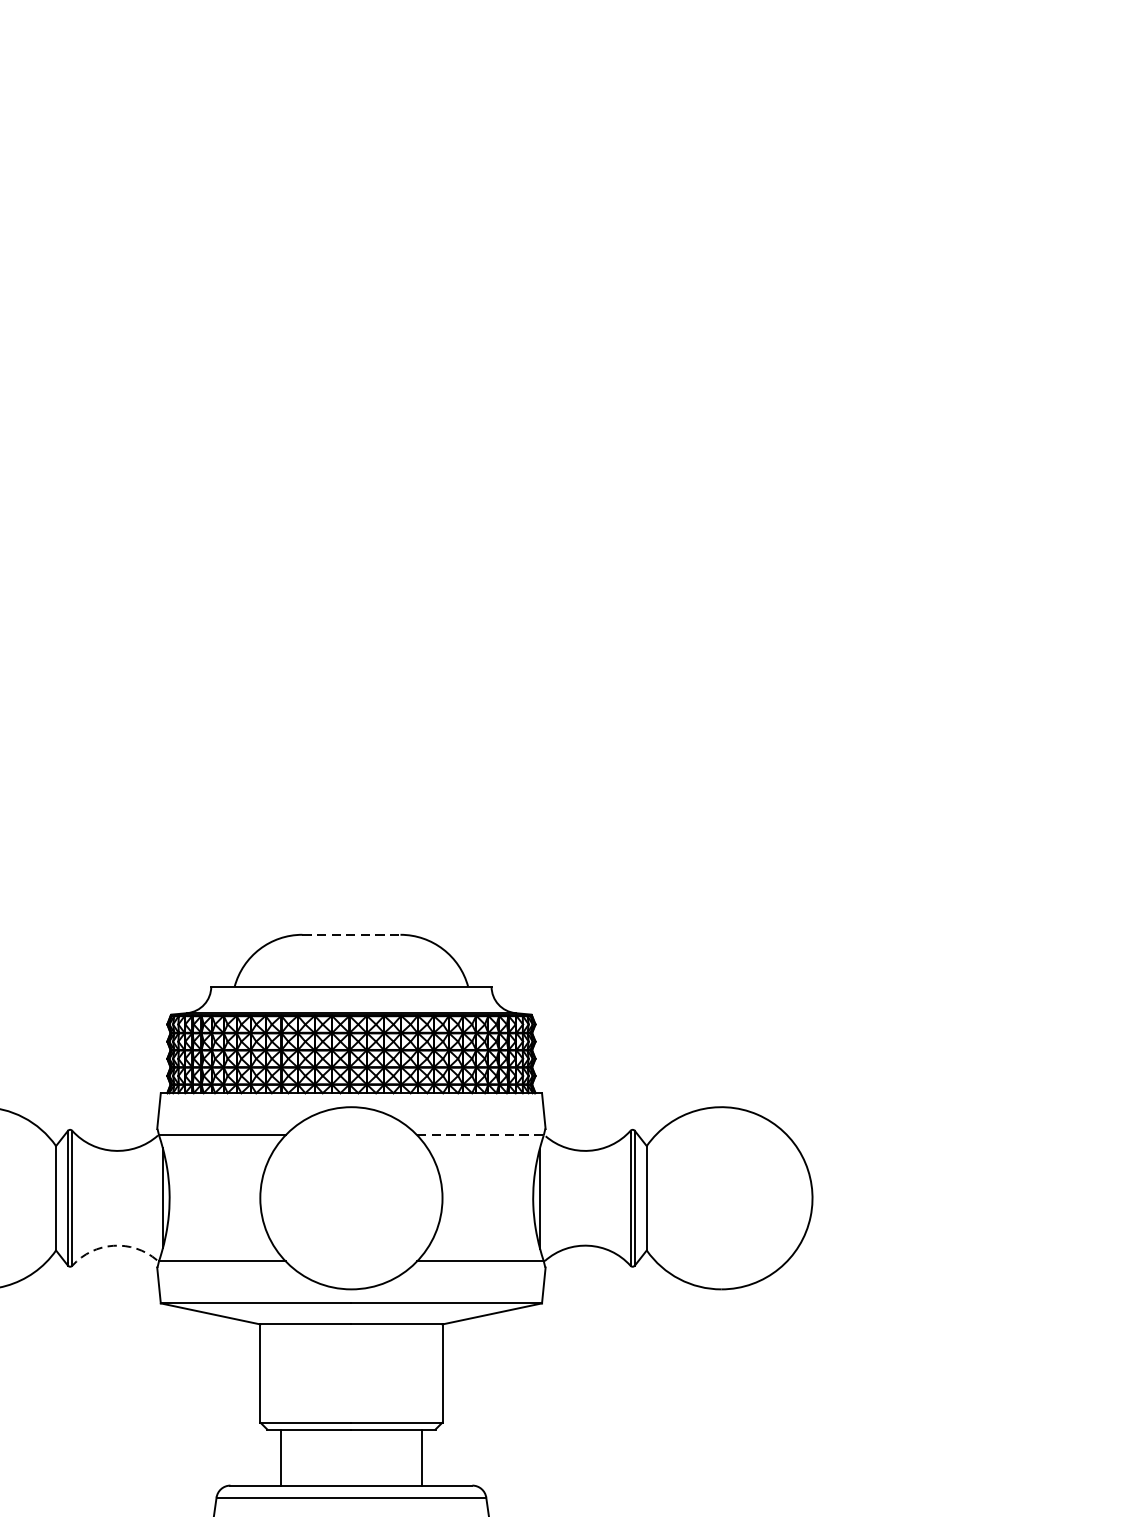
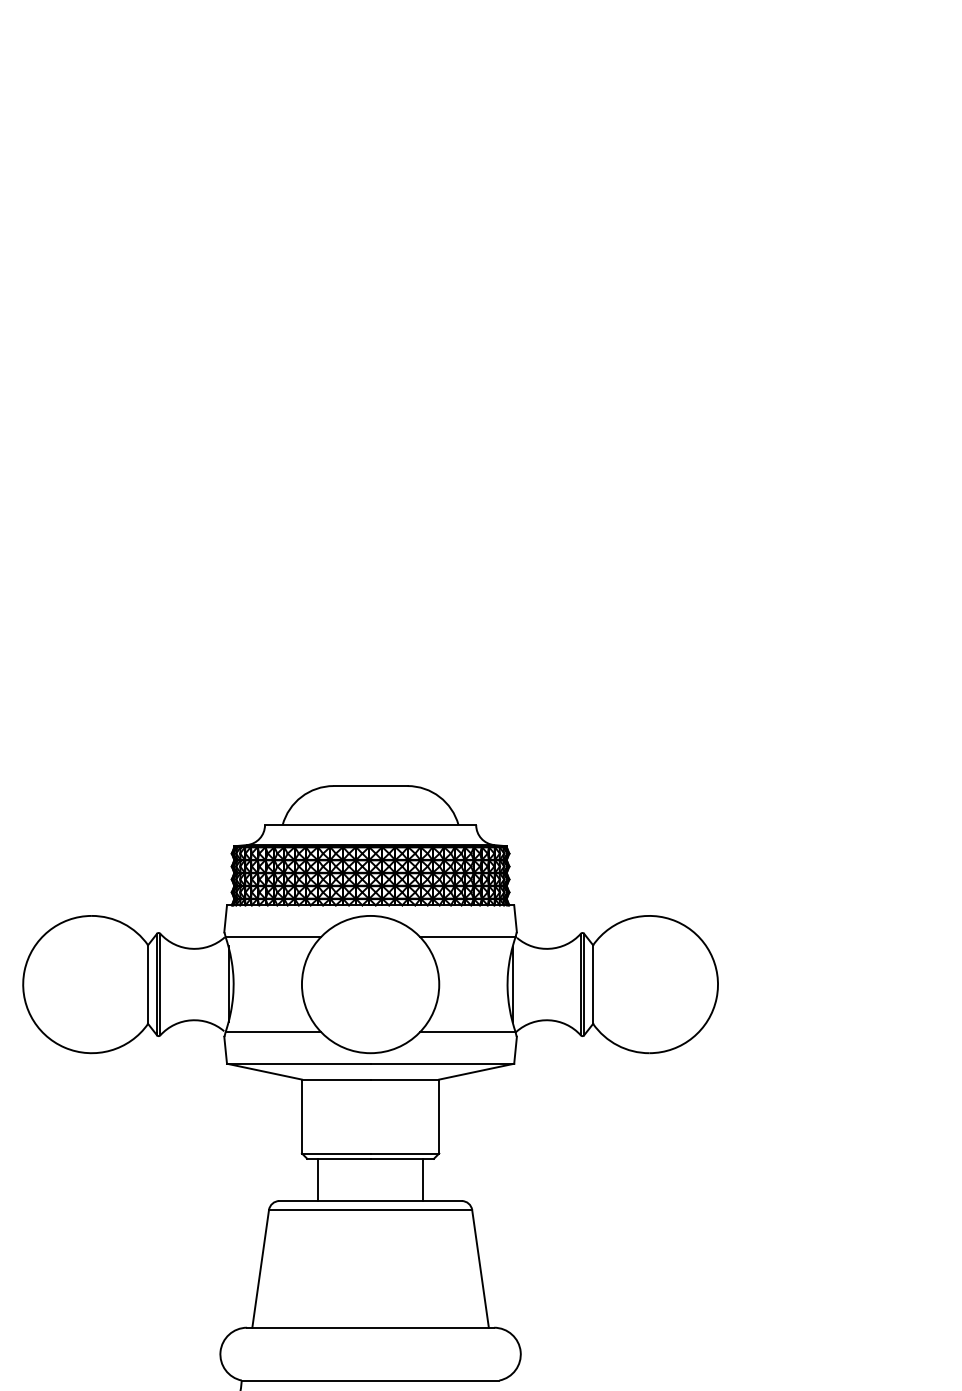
line: (351, 935) -> (370, 786), dashed -> solid
line: (480, 1135) -> (467, 937), dashed -> solid
arc: (113, 1245) -> (191, 1020), dashed -> solid

